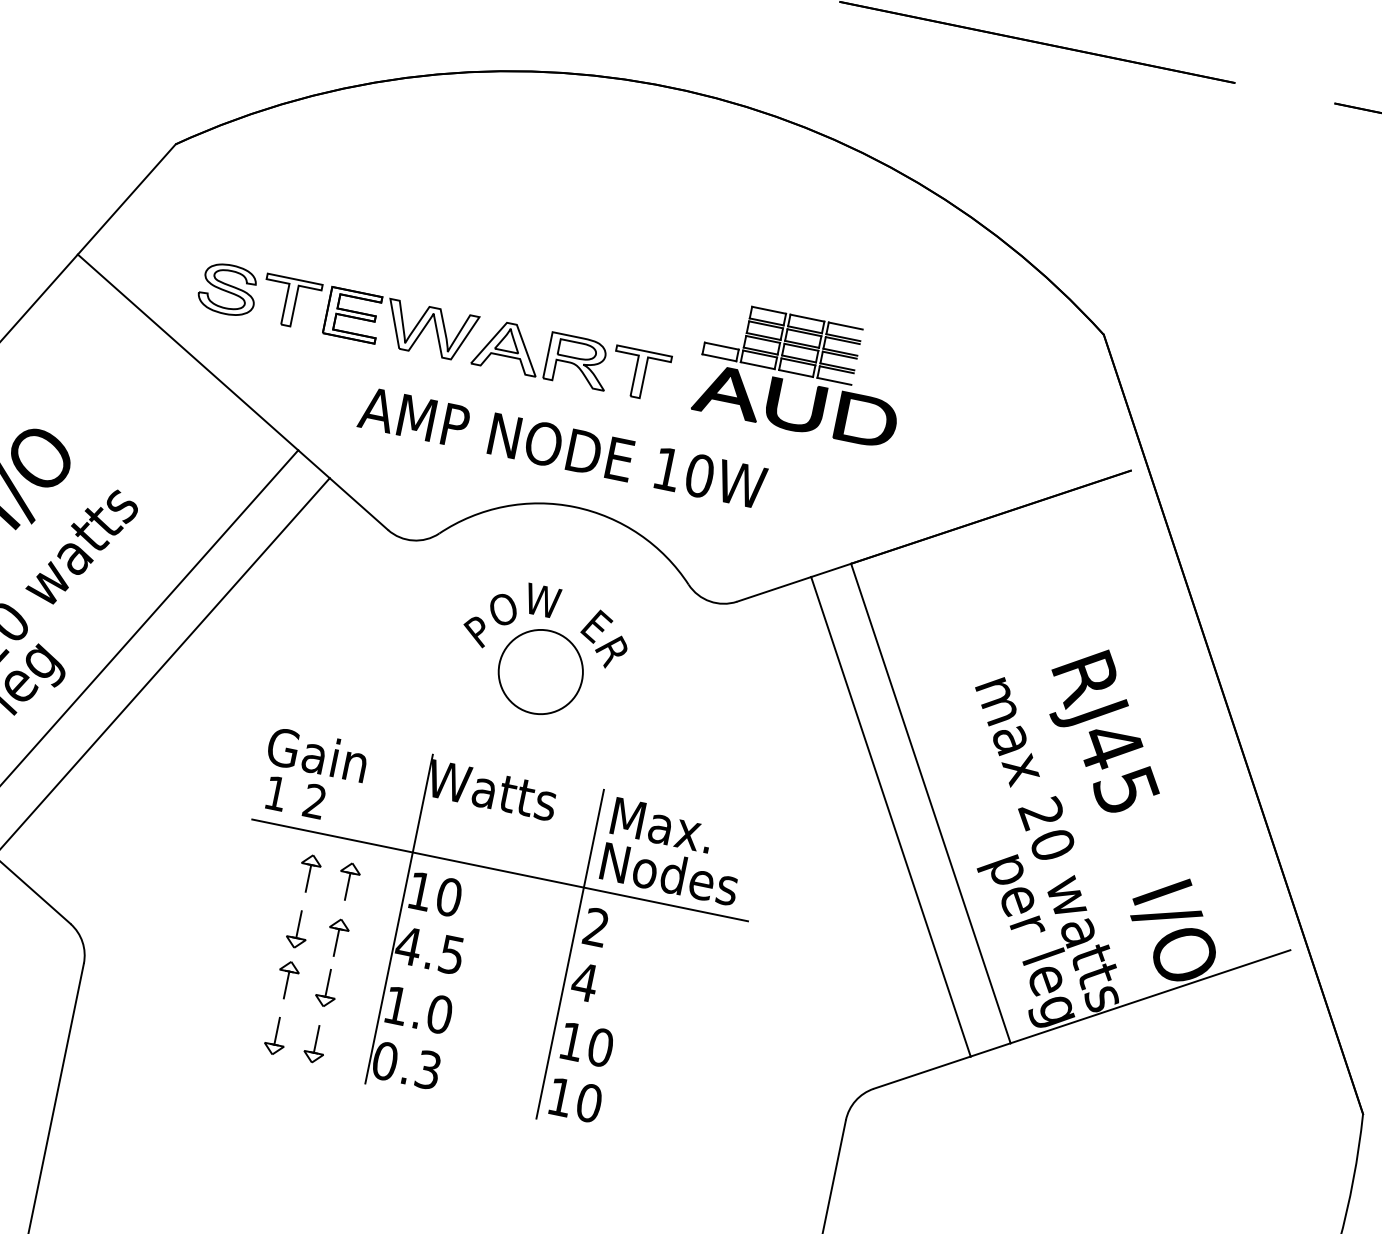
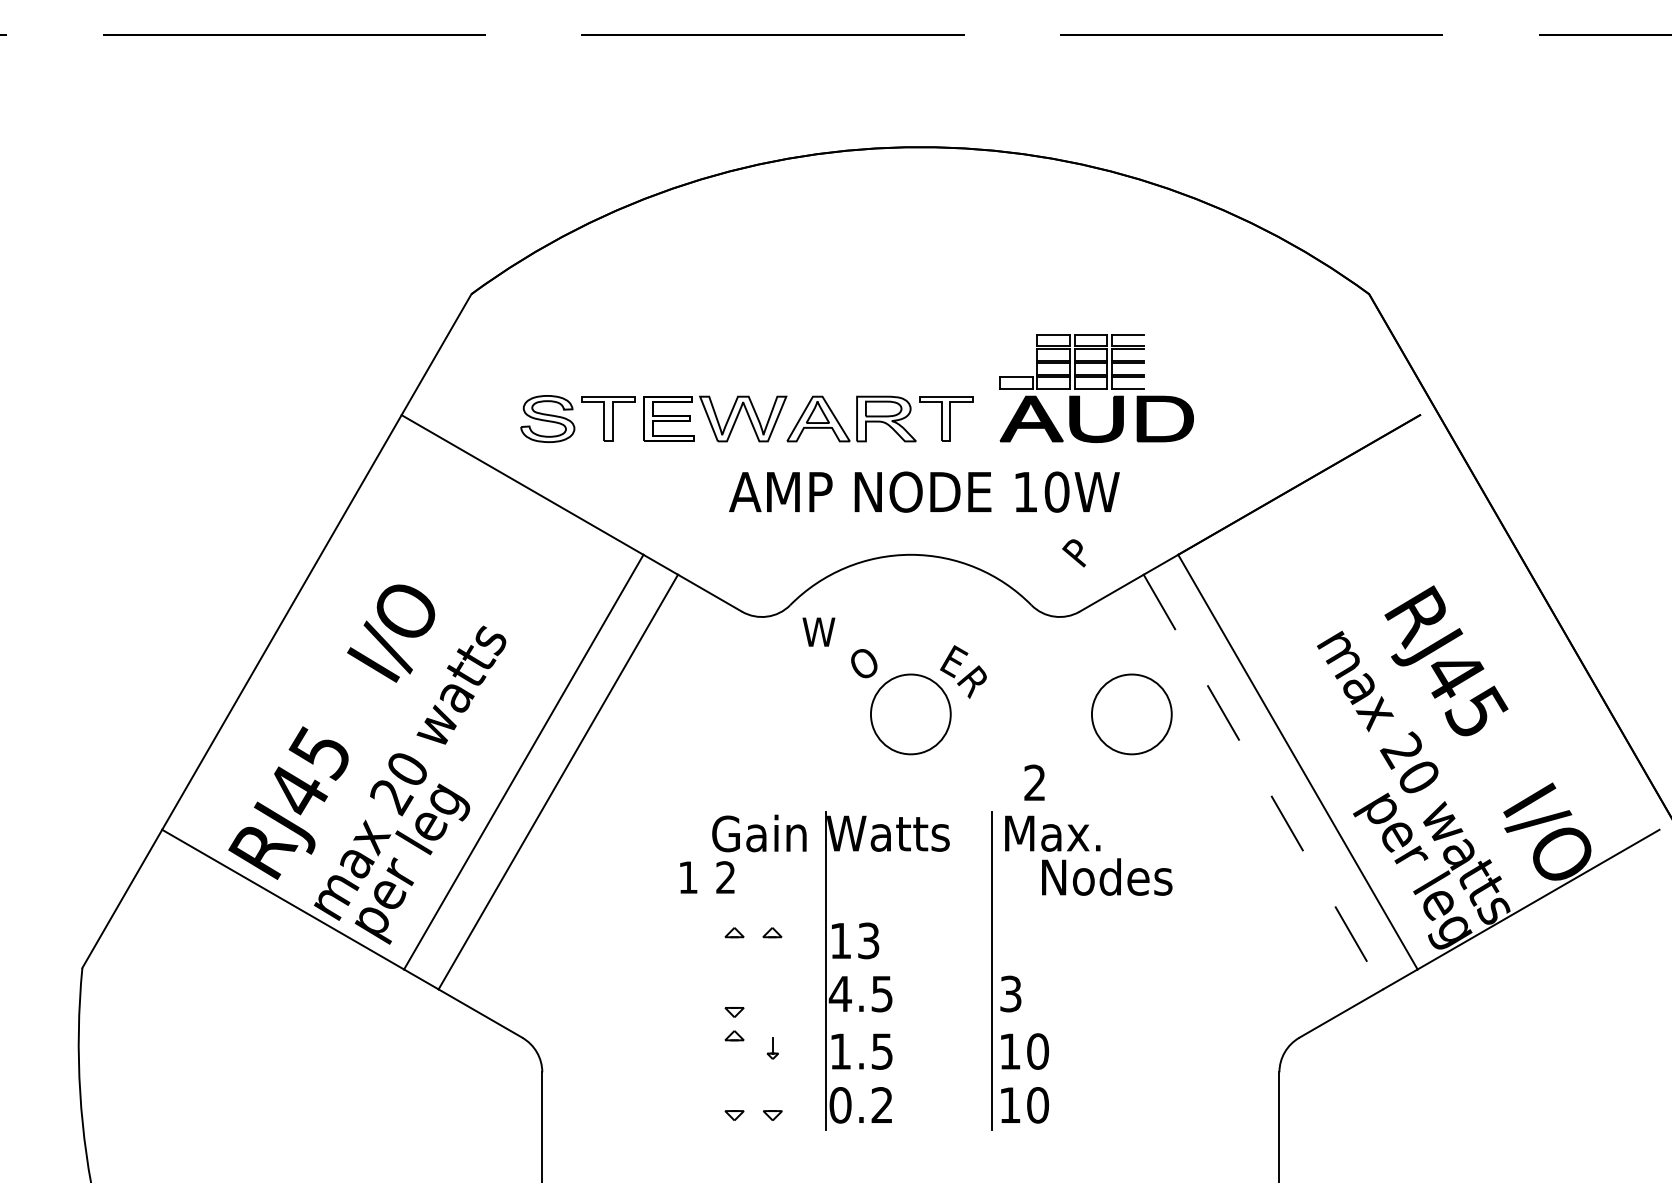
text: (562, 447) -> (924, 491), moved
text: (542, 600) -> (818, 631), moved
text: (474, 631) -> (1073, 553), moved
circle: (768, 718) -> (1131, 714), added
text: (317, 754) -> (759, 833), moved
line: (890, 817) -> (1263, 782), solid -> dashed
line: (499, 870) -> (910, 906), removed
text: (670, 873) -> (1107, 876), moved
line: (308, 878) -> (734, 950), removed
line: (347, 886) -> (772, 950), removed
text: (449, 896) -> (868, 940), 10 -> 13
line: (299, 924) -> (734, 994), removed
text: (595, 926) -> (1034, 782), moved
part: (337, 937) -> (772, 999), removed
text: (584, 981) -> (1010, 993), 4 -> 3
line: (286, 985) -> (734, 1053), removed
part: (326, 988) -> (772, 1048), size x0.6
text: (439, 1014) -> (882, 1051), 1.0 -> 1.5
line: (276, 1031) -> (734, 1098), removed
line: (316, 1039) -> (772, 1098), removed
text: (427, 1070) -> (881, 1105), 0.3 -> 0.2

